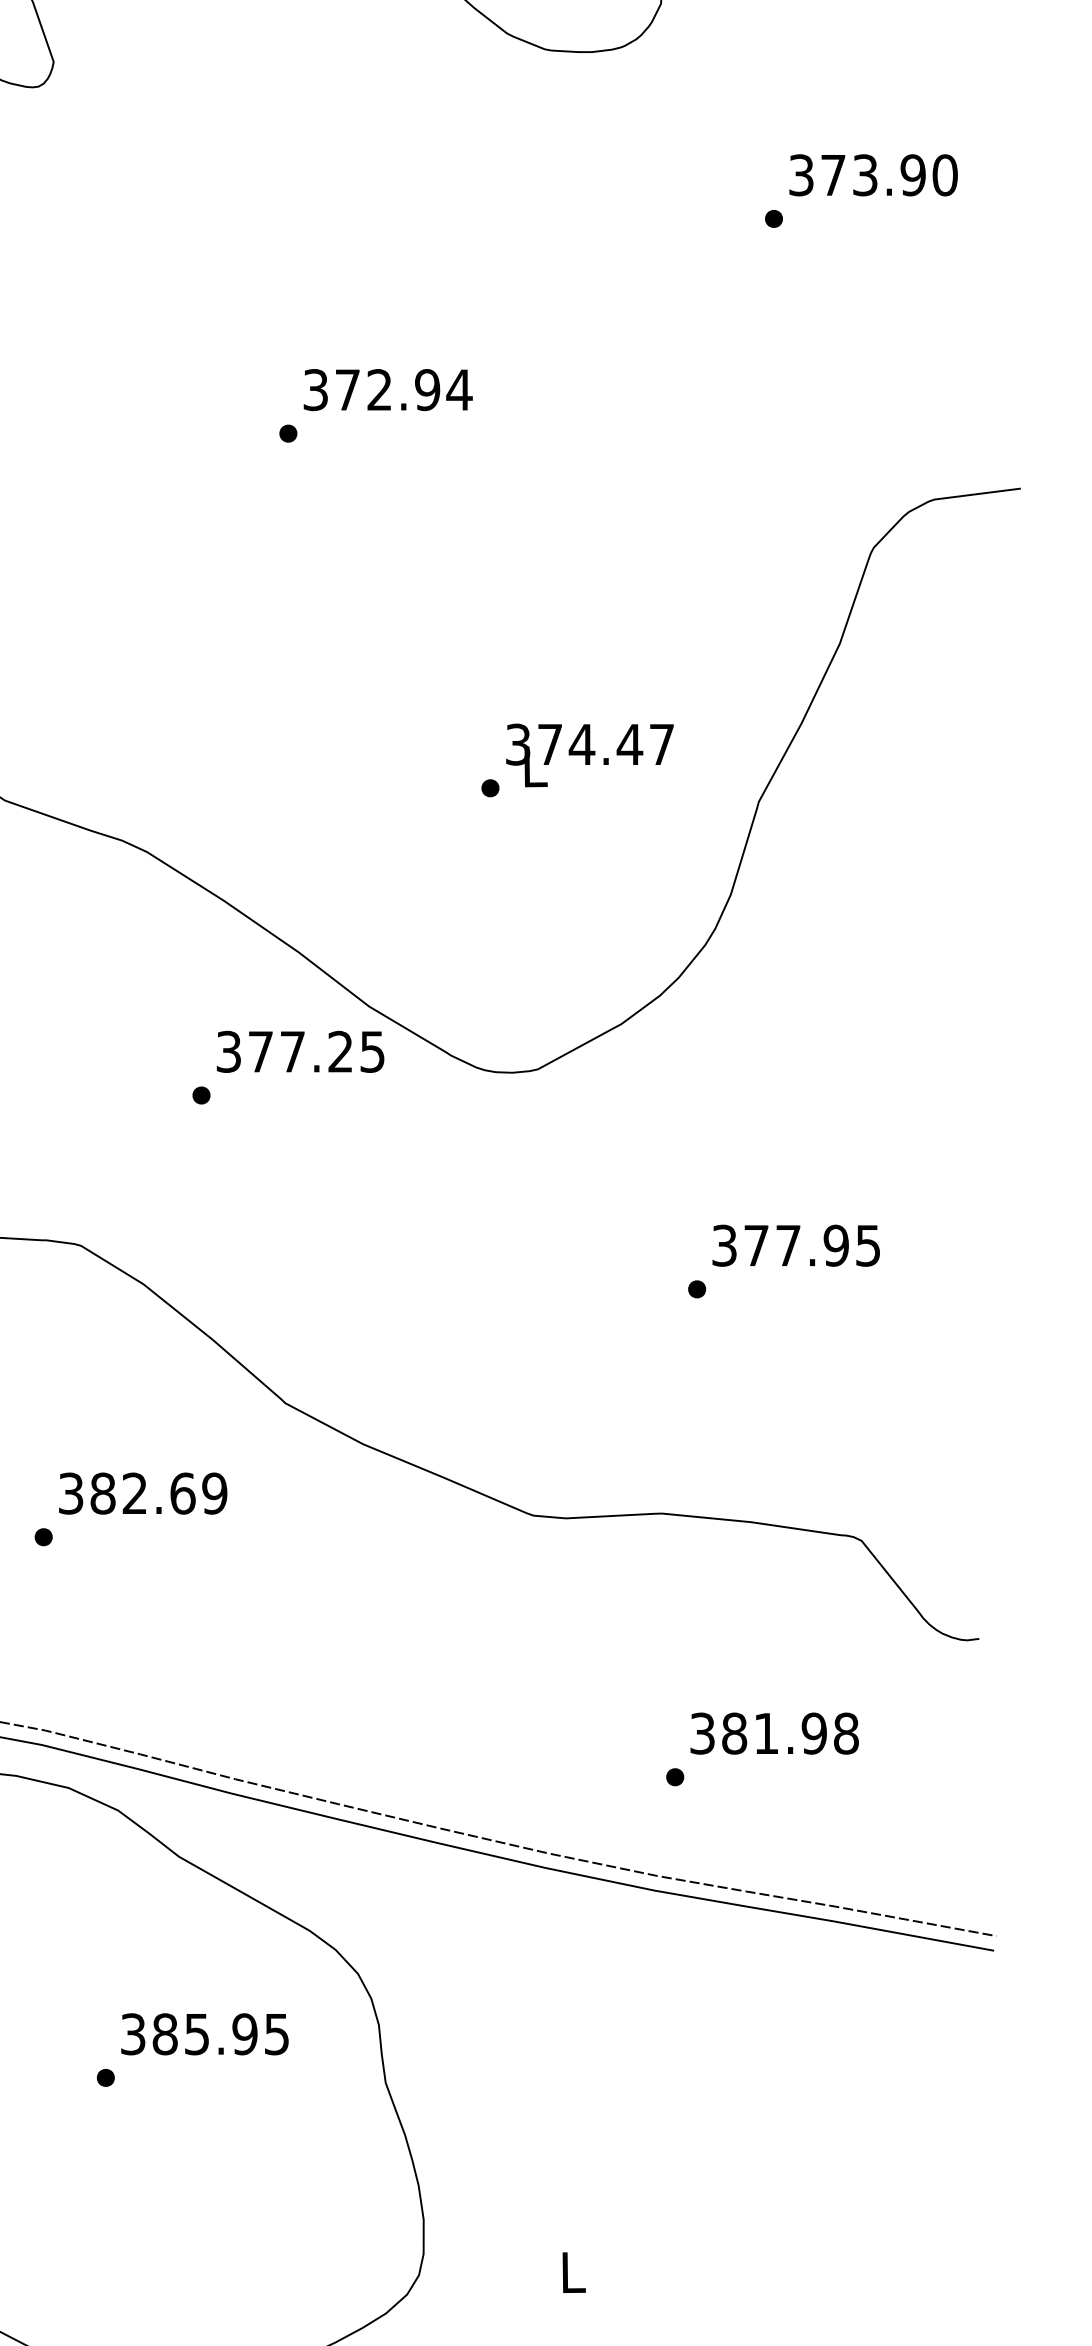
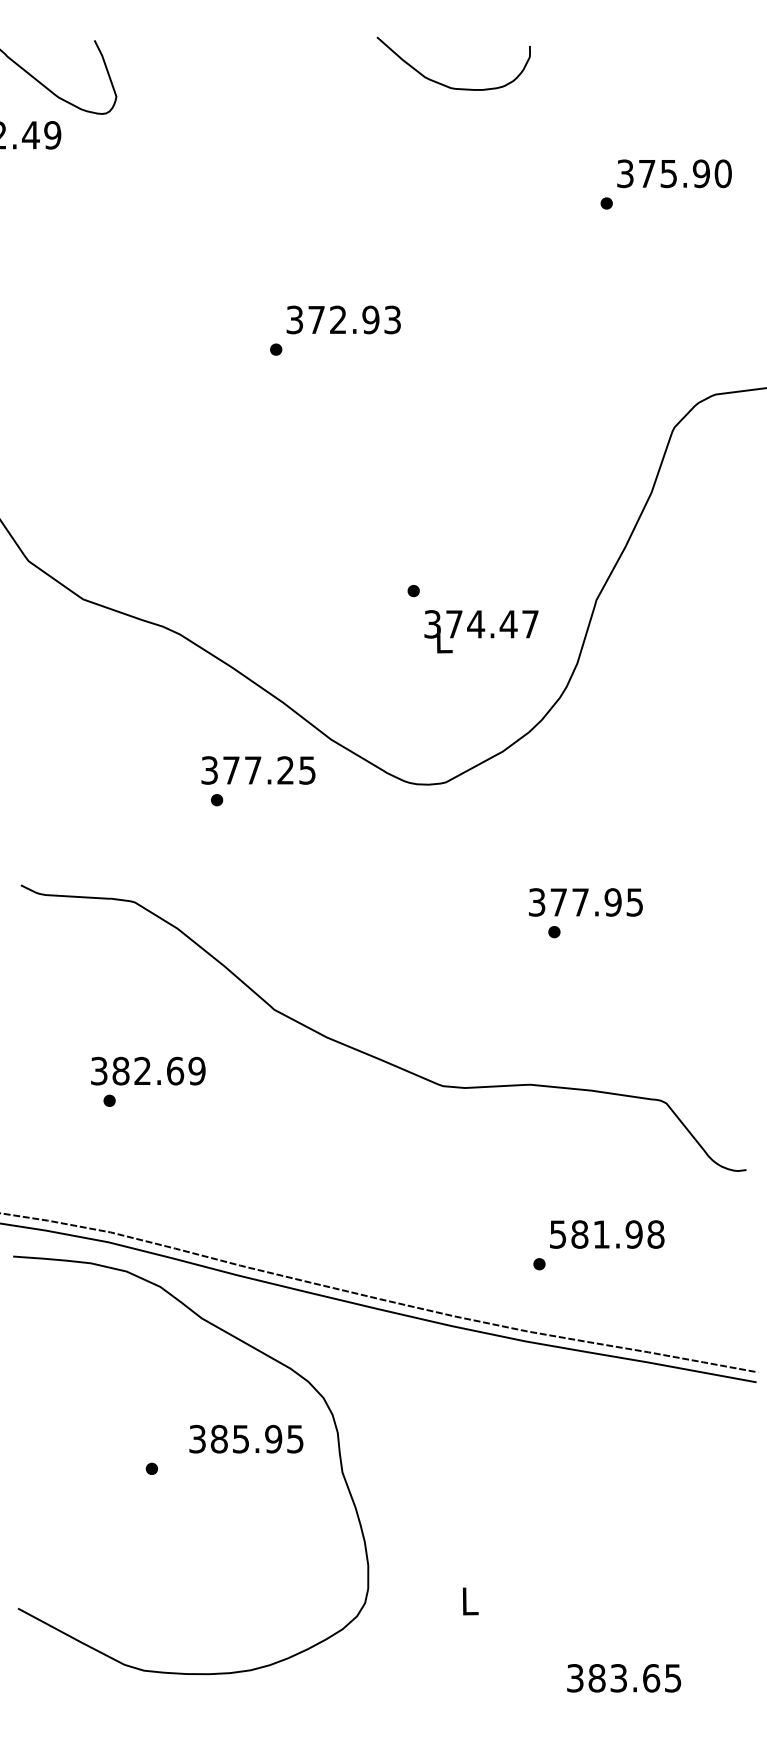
text: (866, 174) -> (669, 173), 373.90 -> 375.90
text: (459, 389) -> (392, 319), 372.94 -> 372.93
text: (590, 755) -> (481, 631), moved
text: (300, 1051) -> (258, 770), moved
text: (795, 1245) -> (585, 902), moved
text: (143, 1492) -> (148, 1070), moved
text: (703, 1733) -> (558, 1234), 381.98 -> 581.98
text: (205, 2033) -> (246, 1438), moved

